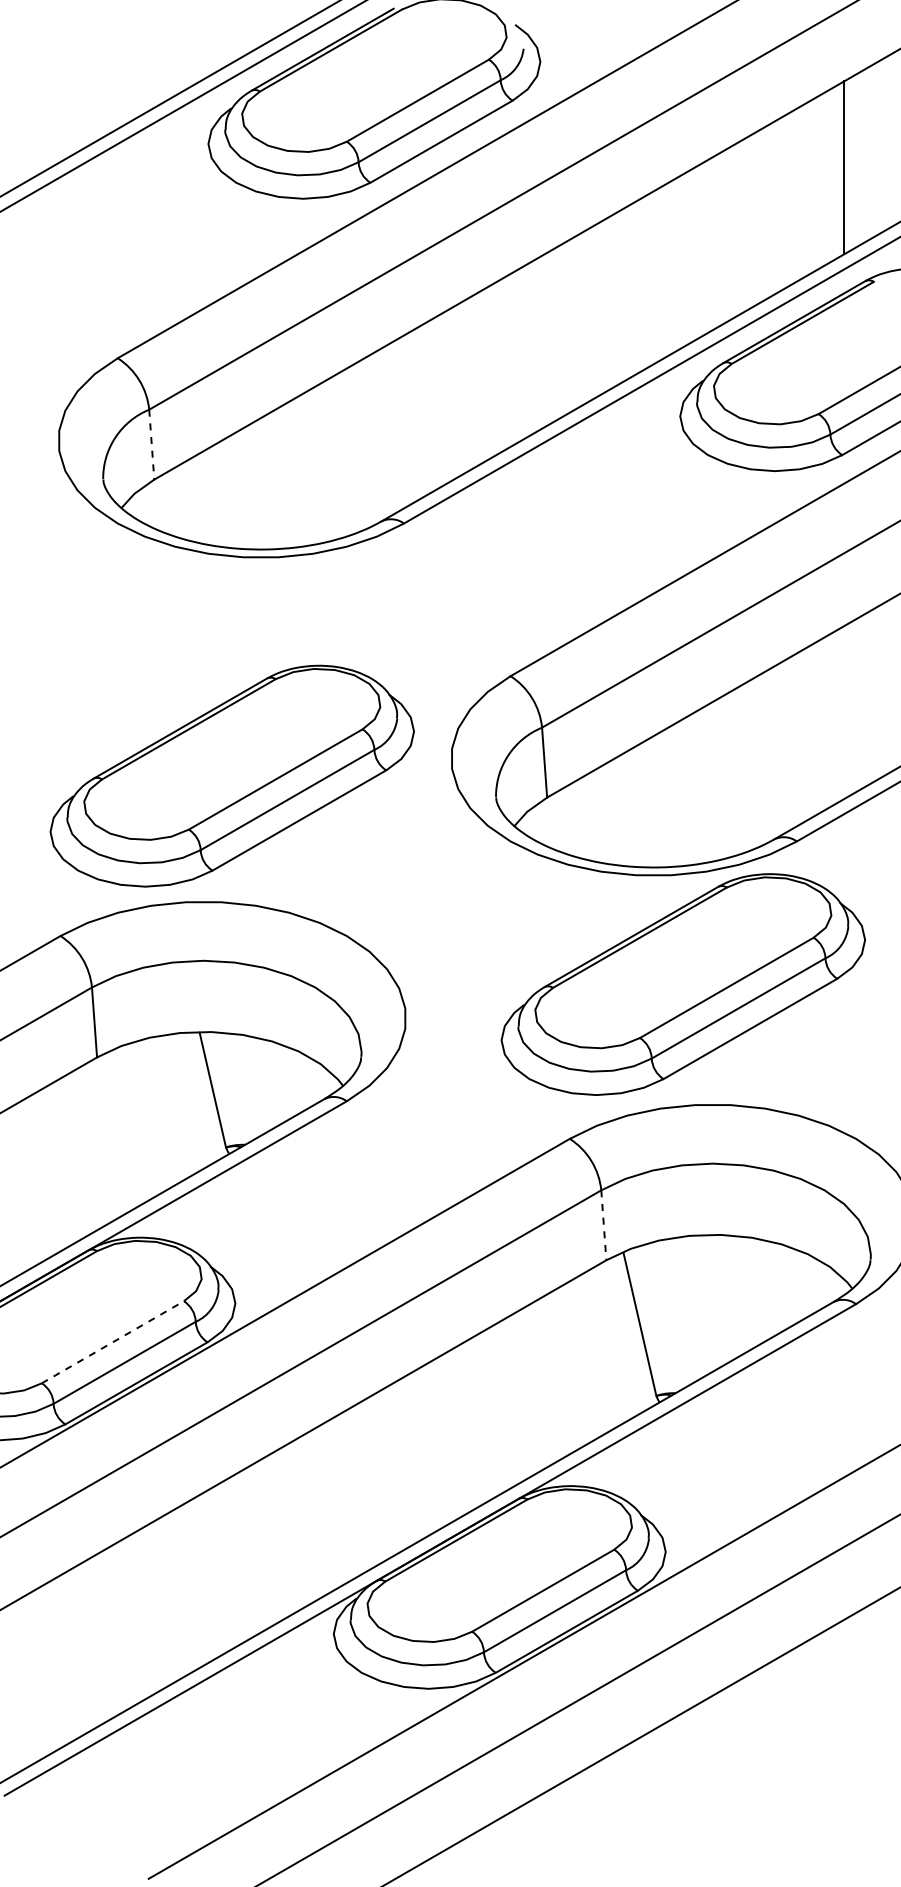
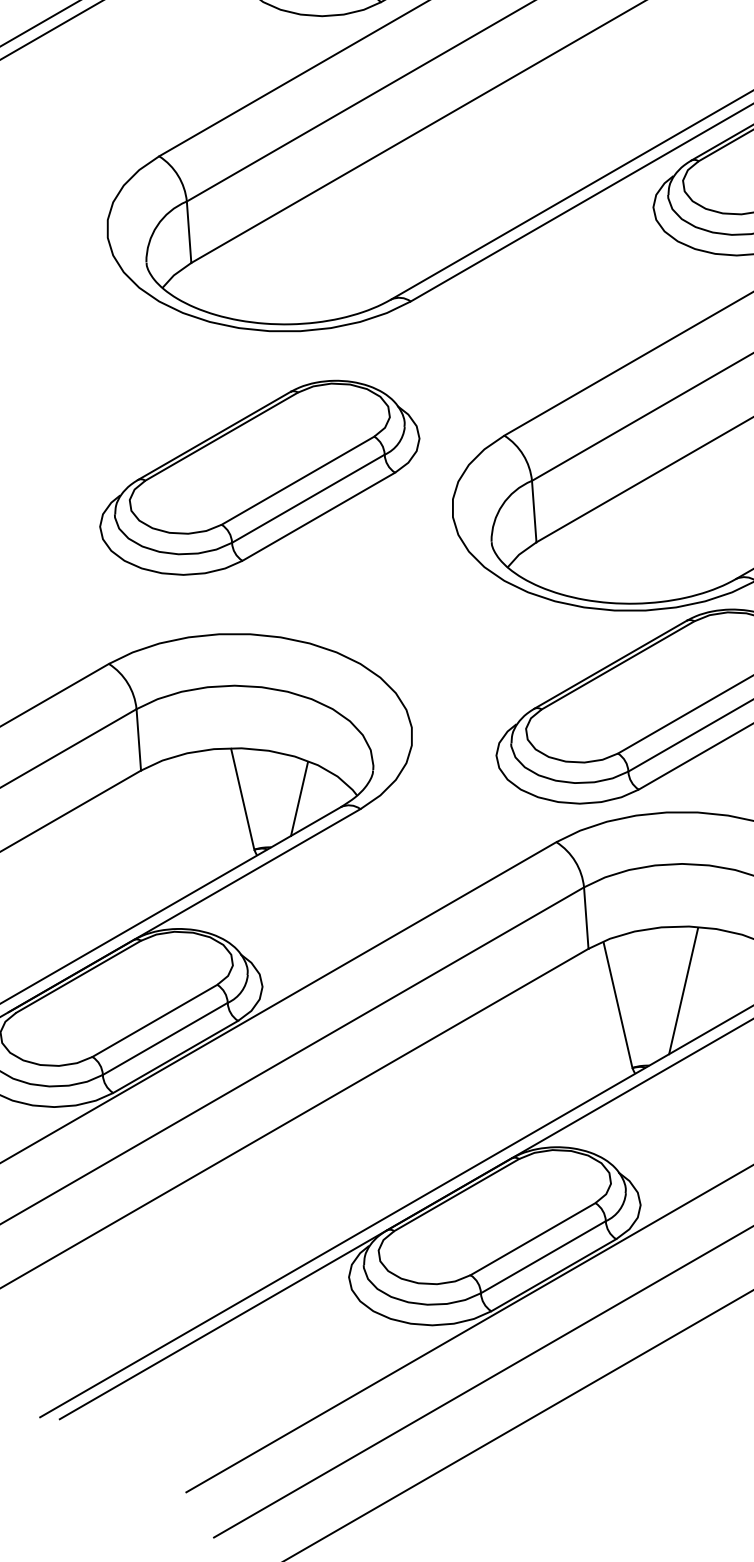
line: (151, 445) -> (188, 232), dashed -> solid
part: (231, 775) -> (259, 477), moved
line: (276, 1089) -> (298, 798), added
line: (603, 1225) -> (585, 918), dashed -> solid
line: (714, 1308) -> (683, 991), added
line: (113, 1342) -> (155, 1021), dashed -> solid

